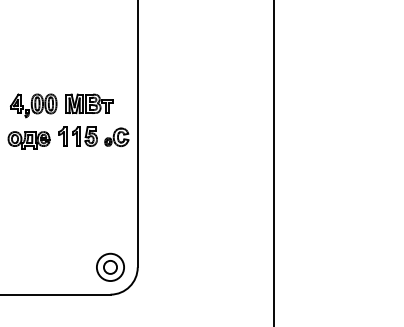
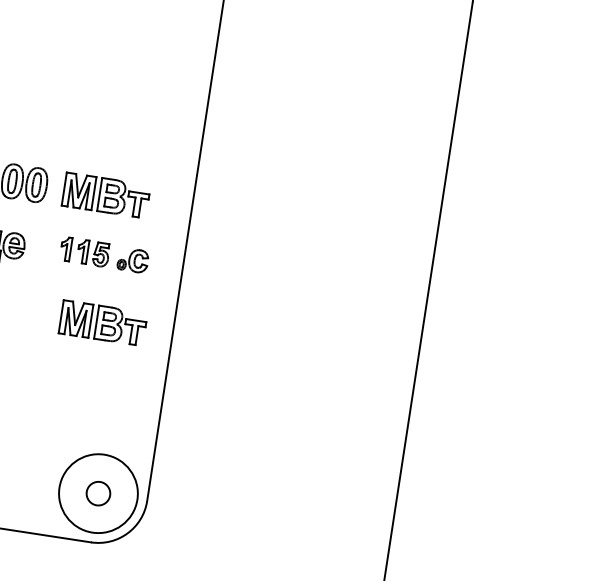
part: (93, 136) -> (103, 254), size x0.7
part: (98, 173) -> (102, 322), added
circle: (110, 267) -> (98, 493), size x1.6

